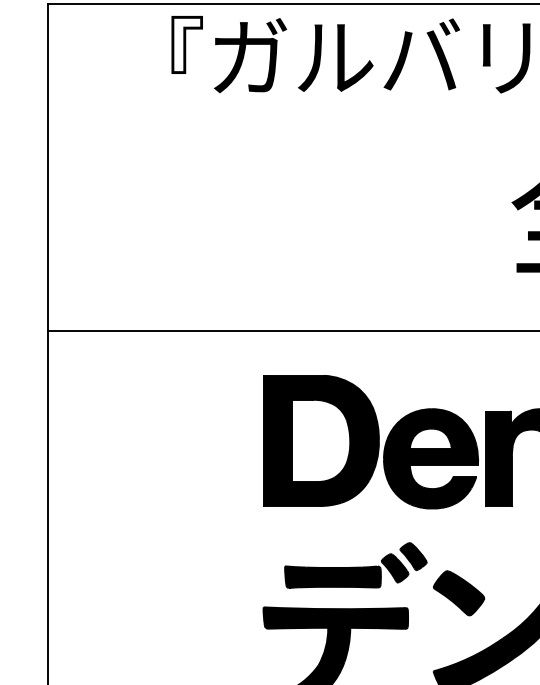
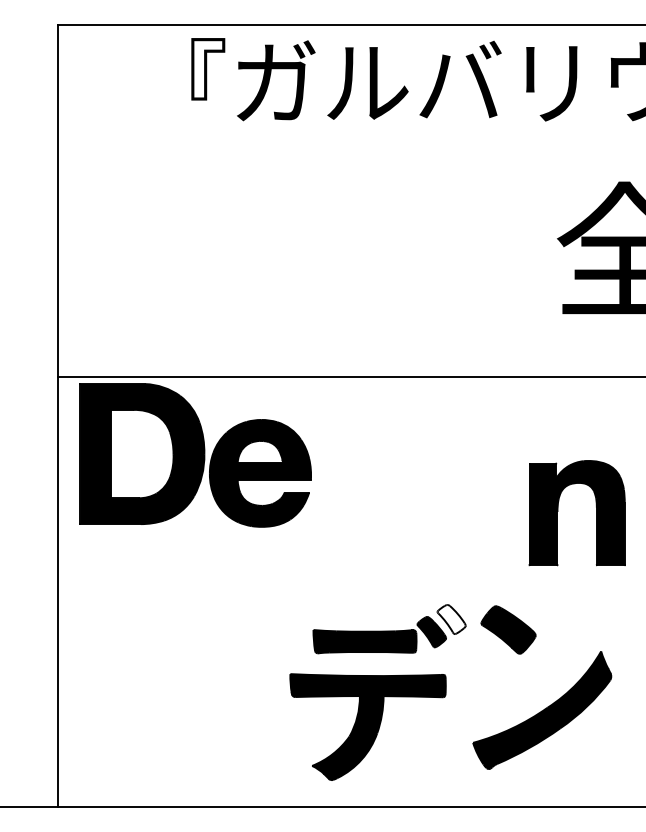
part: (370, 442) -> (195, 455), moved
fill: (413, 556) -> (451, 619), removed
part: (458, 592) -> (508, 629), moved

